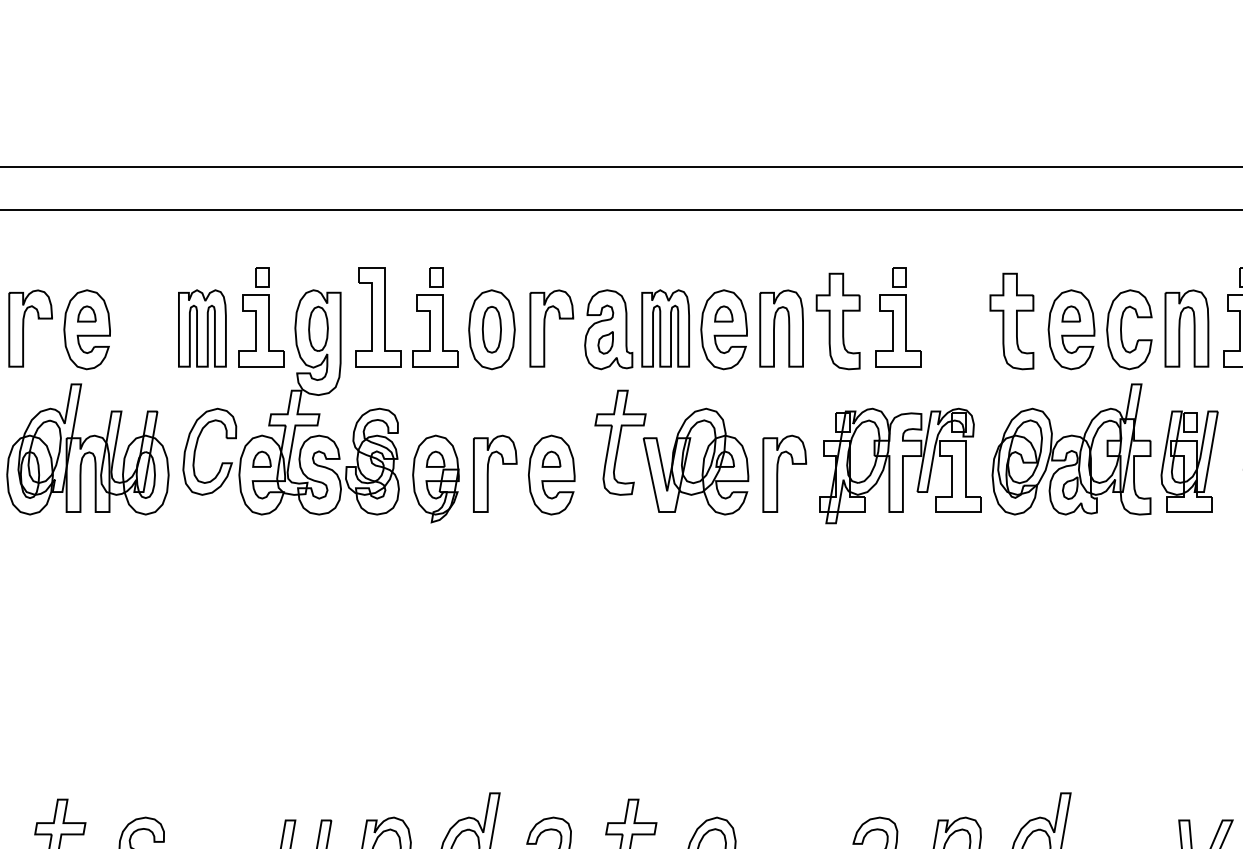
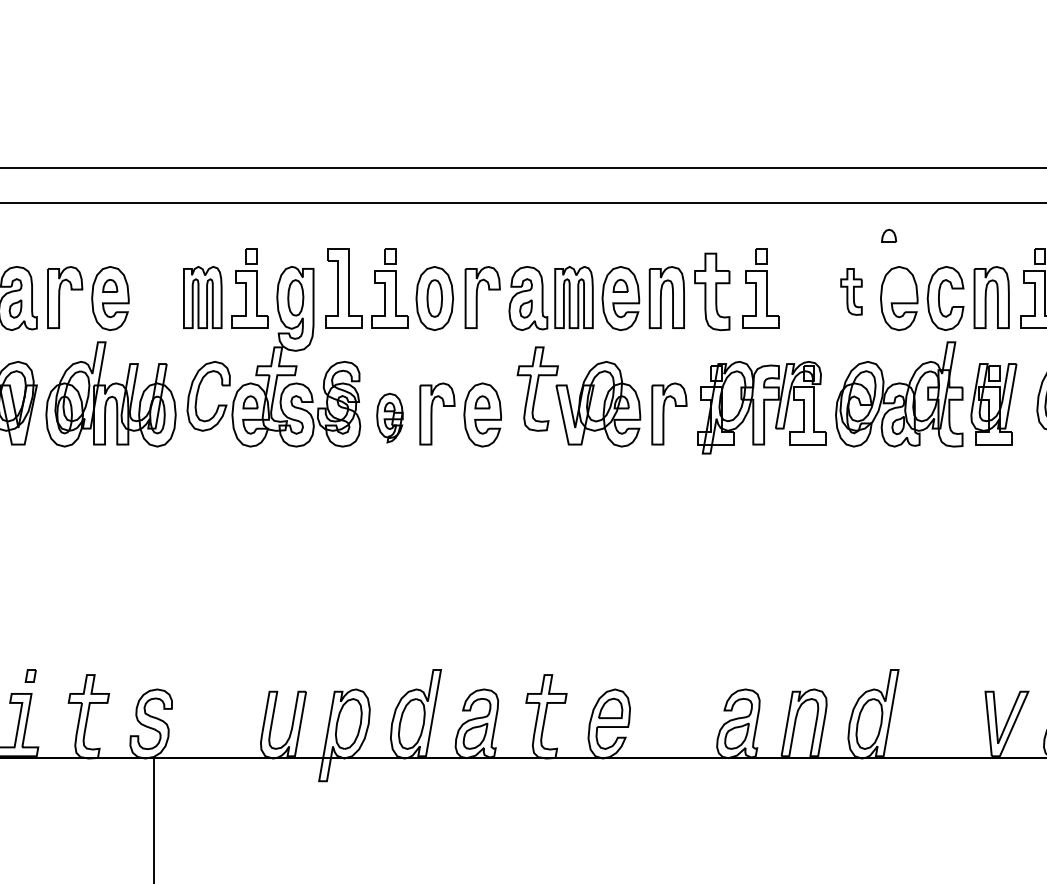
part: (1071, 313) -> (889, 235), moved
part: (1011, 320) -> (851, 291), size x0.6
part: (435, 478) -> (389, 417), size x0.7

